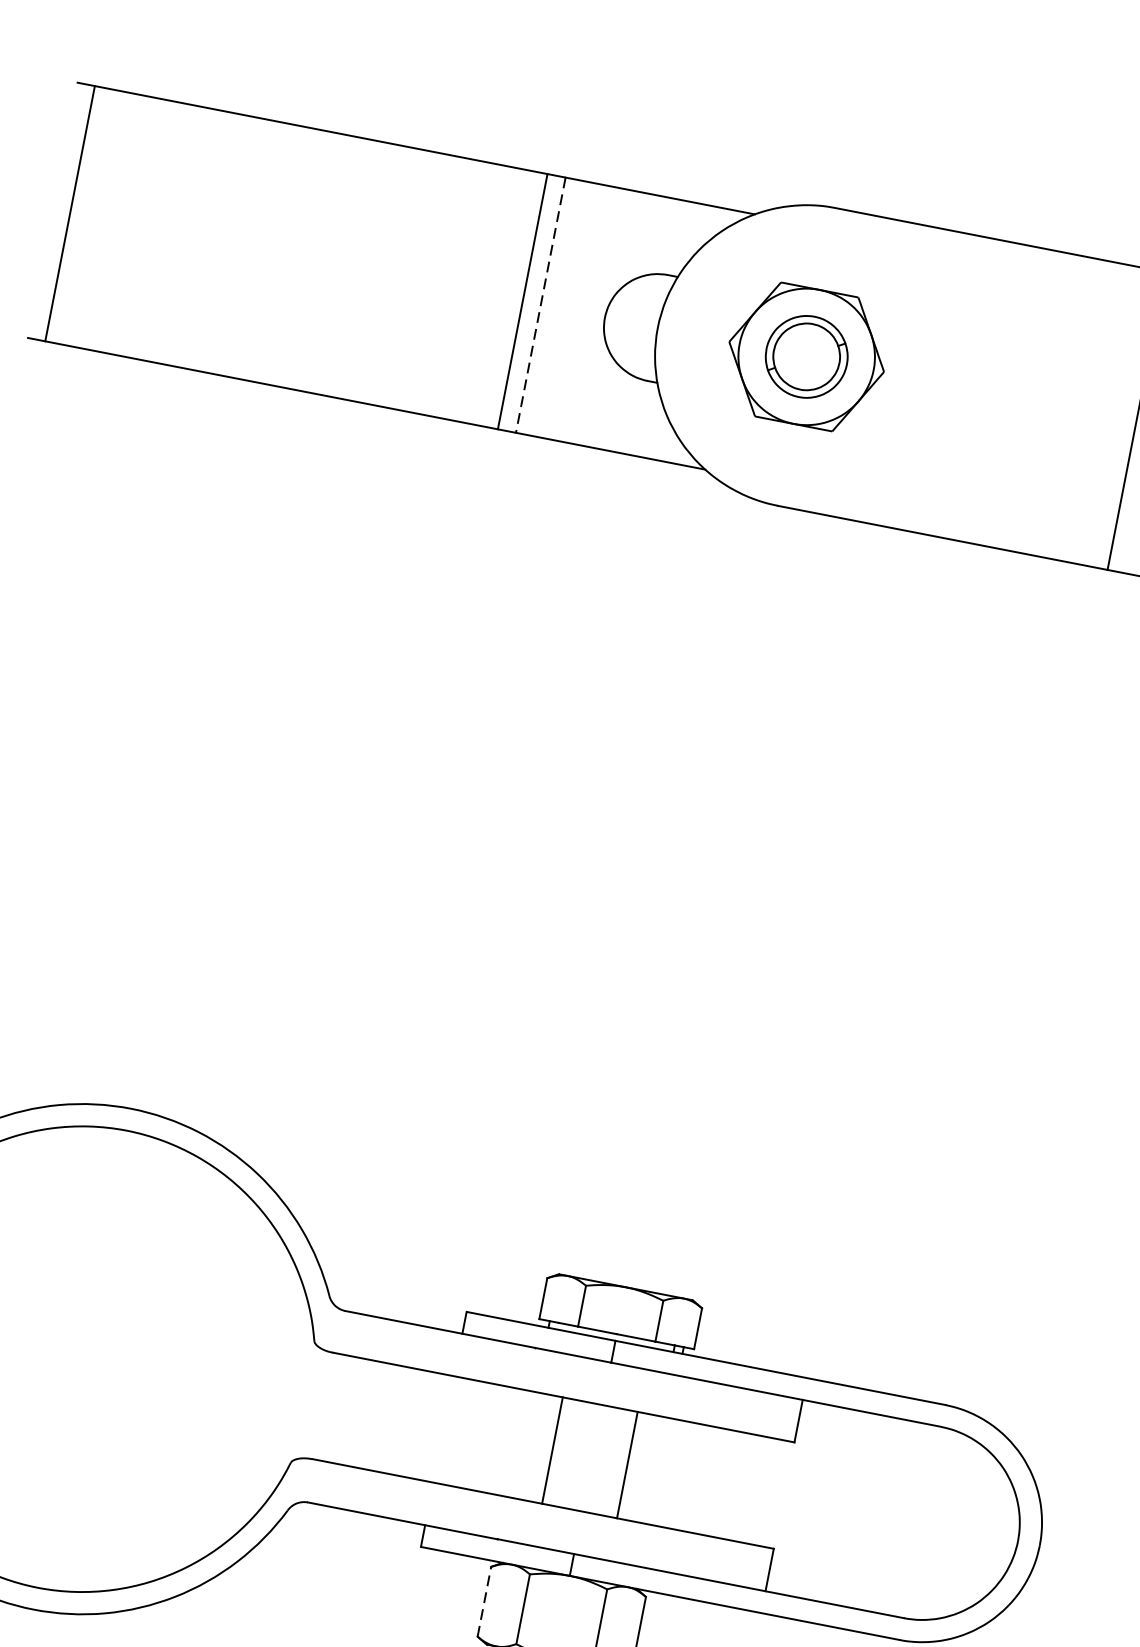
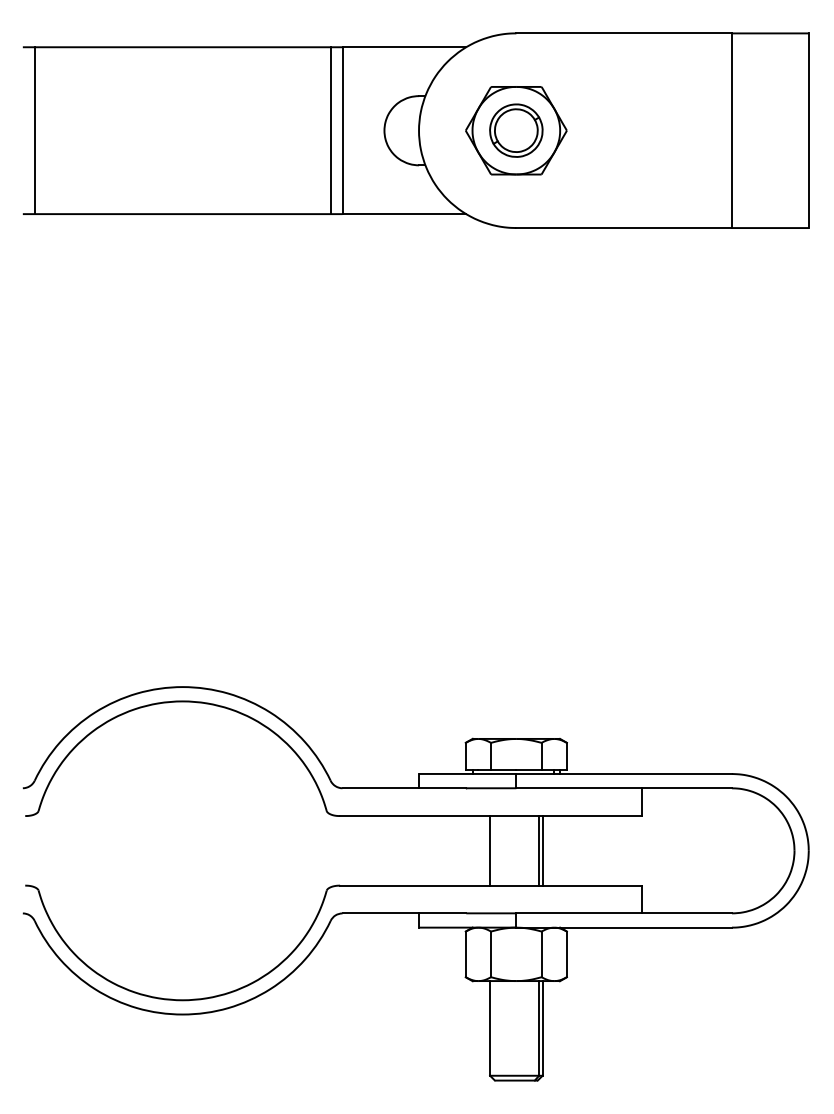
line: (540, 306) -> (342, 131), dashed -> solid
line: (632, 1465) -> (542, 850), added
line: (483, 1601) -> (465, 954), dashed -> solid

